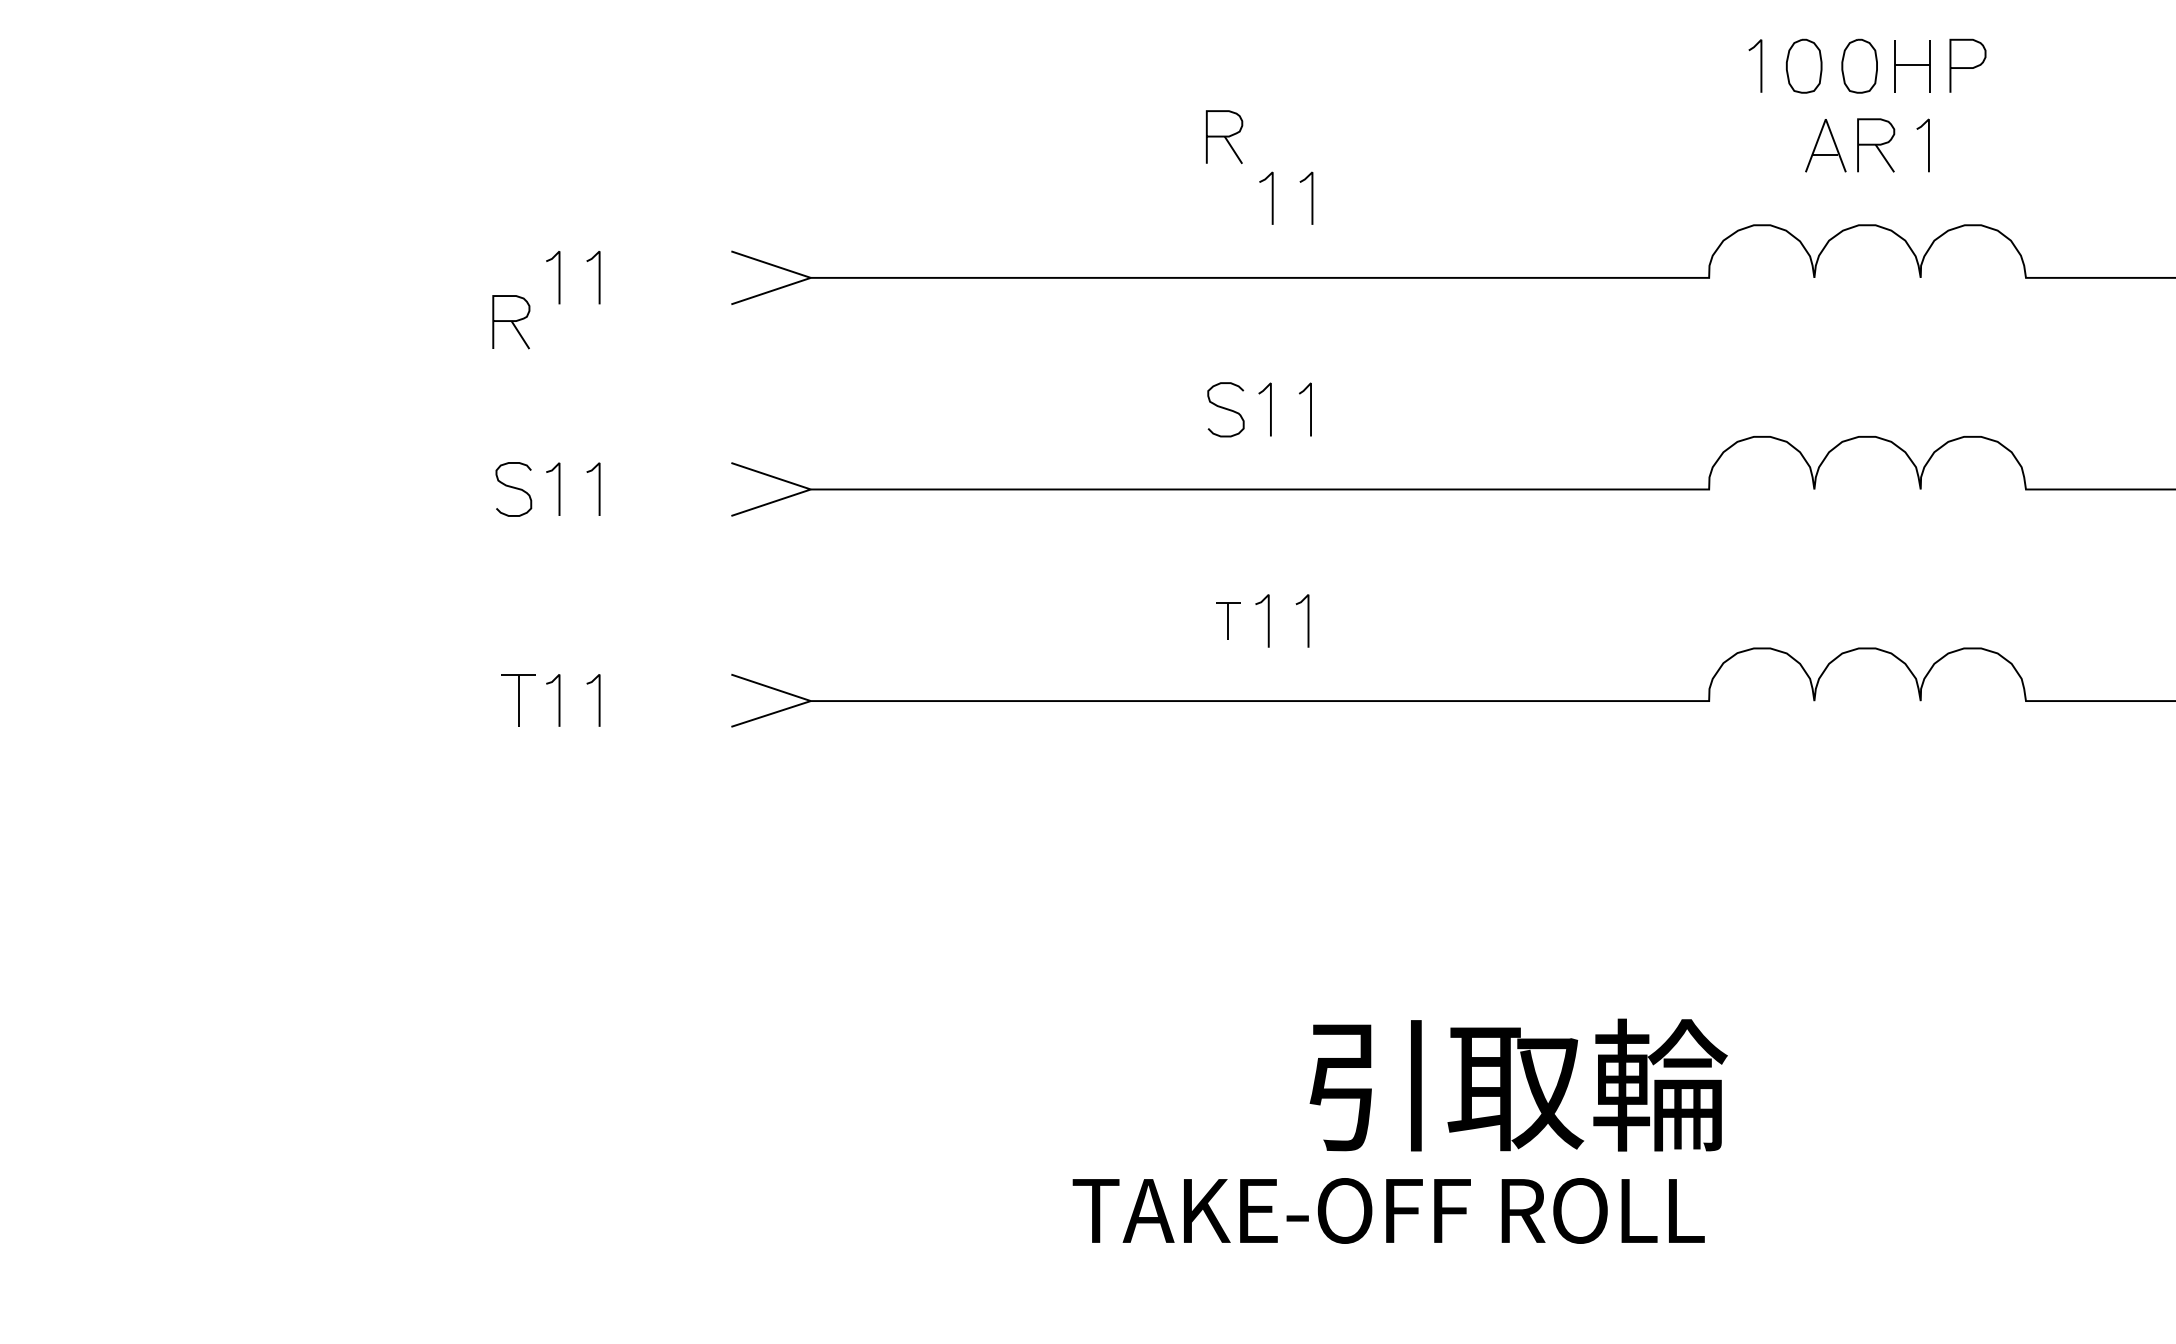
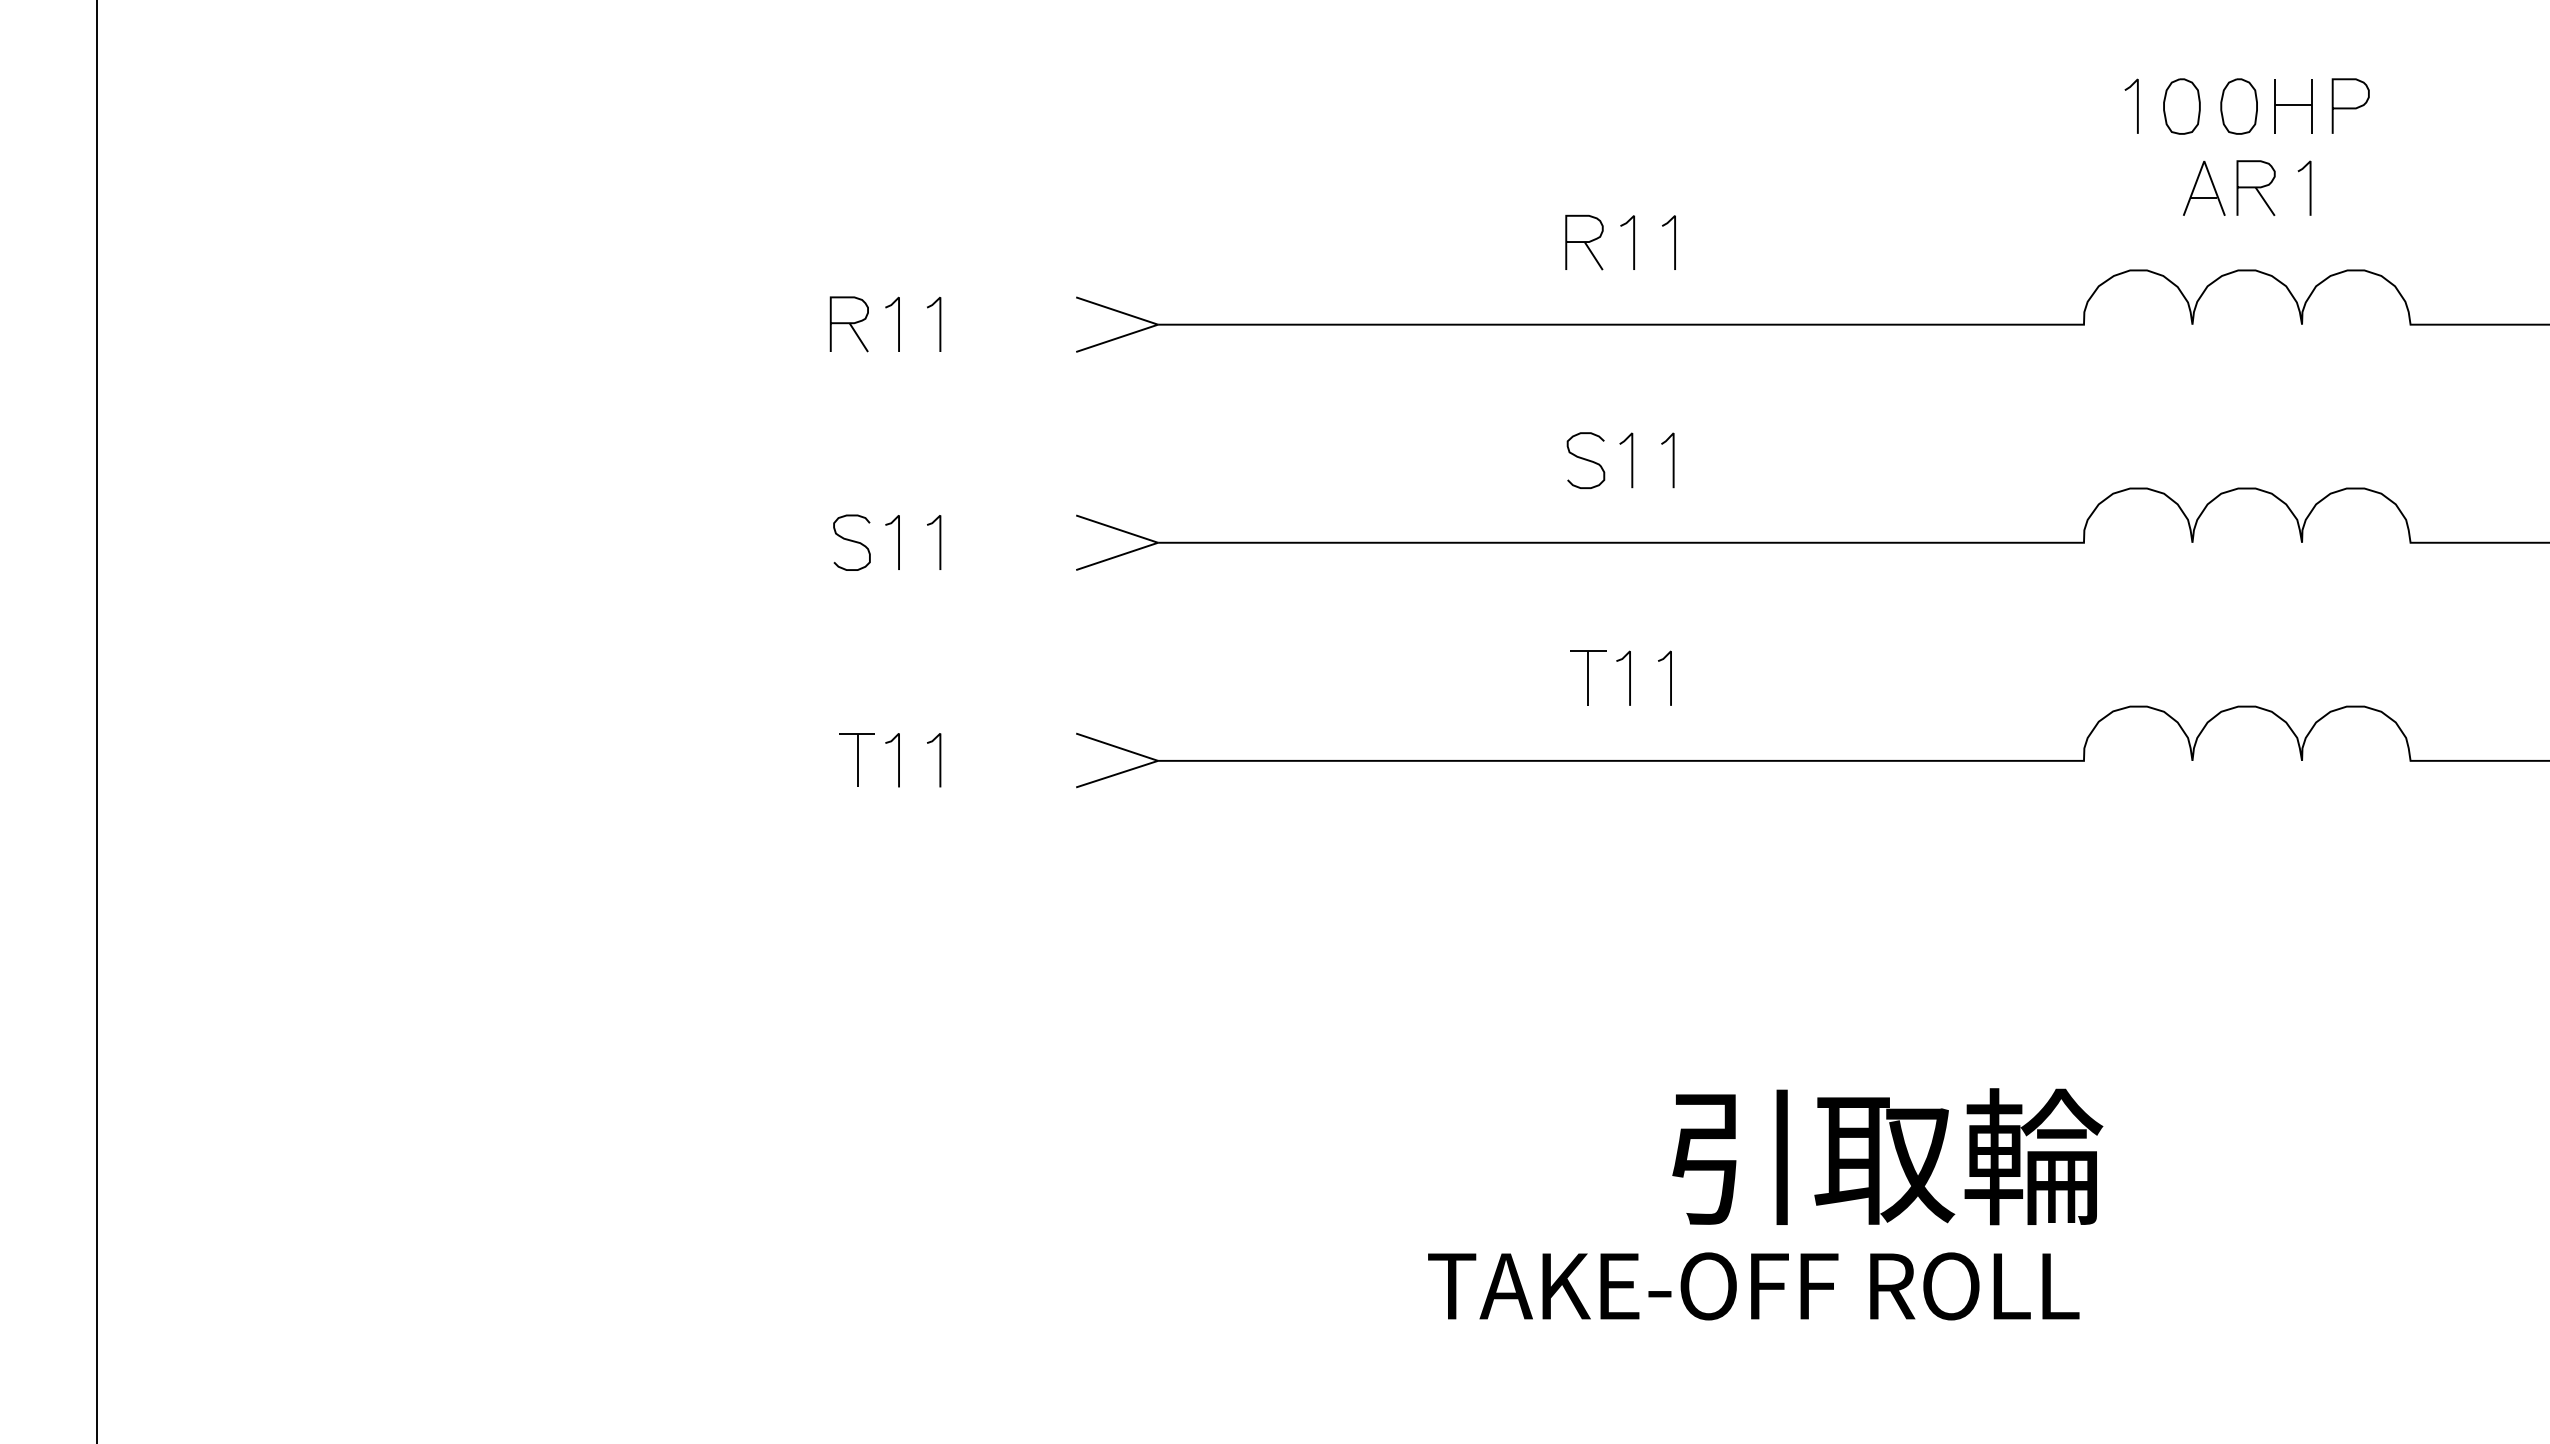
part: (1224, 137) -> (1584, 242), moved
part: (510, 322) -> (848, 324), moved
part: (1228, 620) -> (1588, 677), size x1.43

